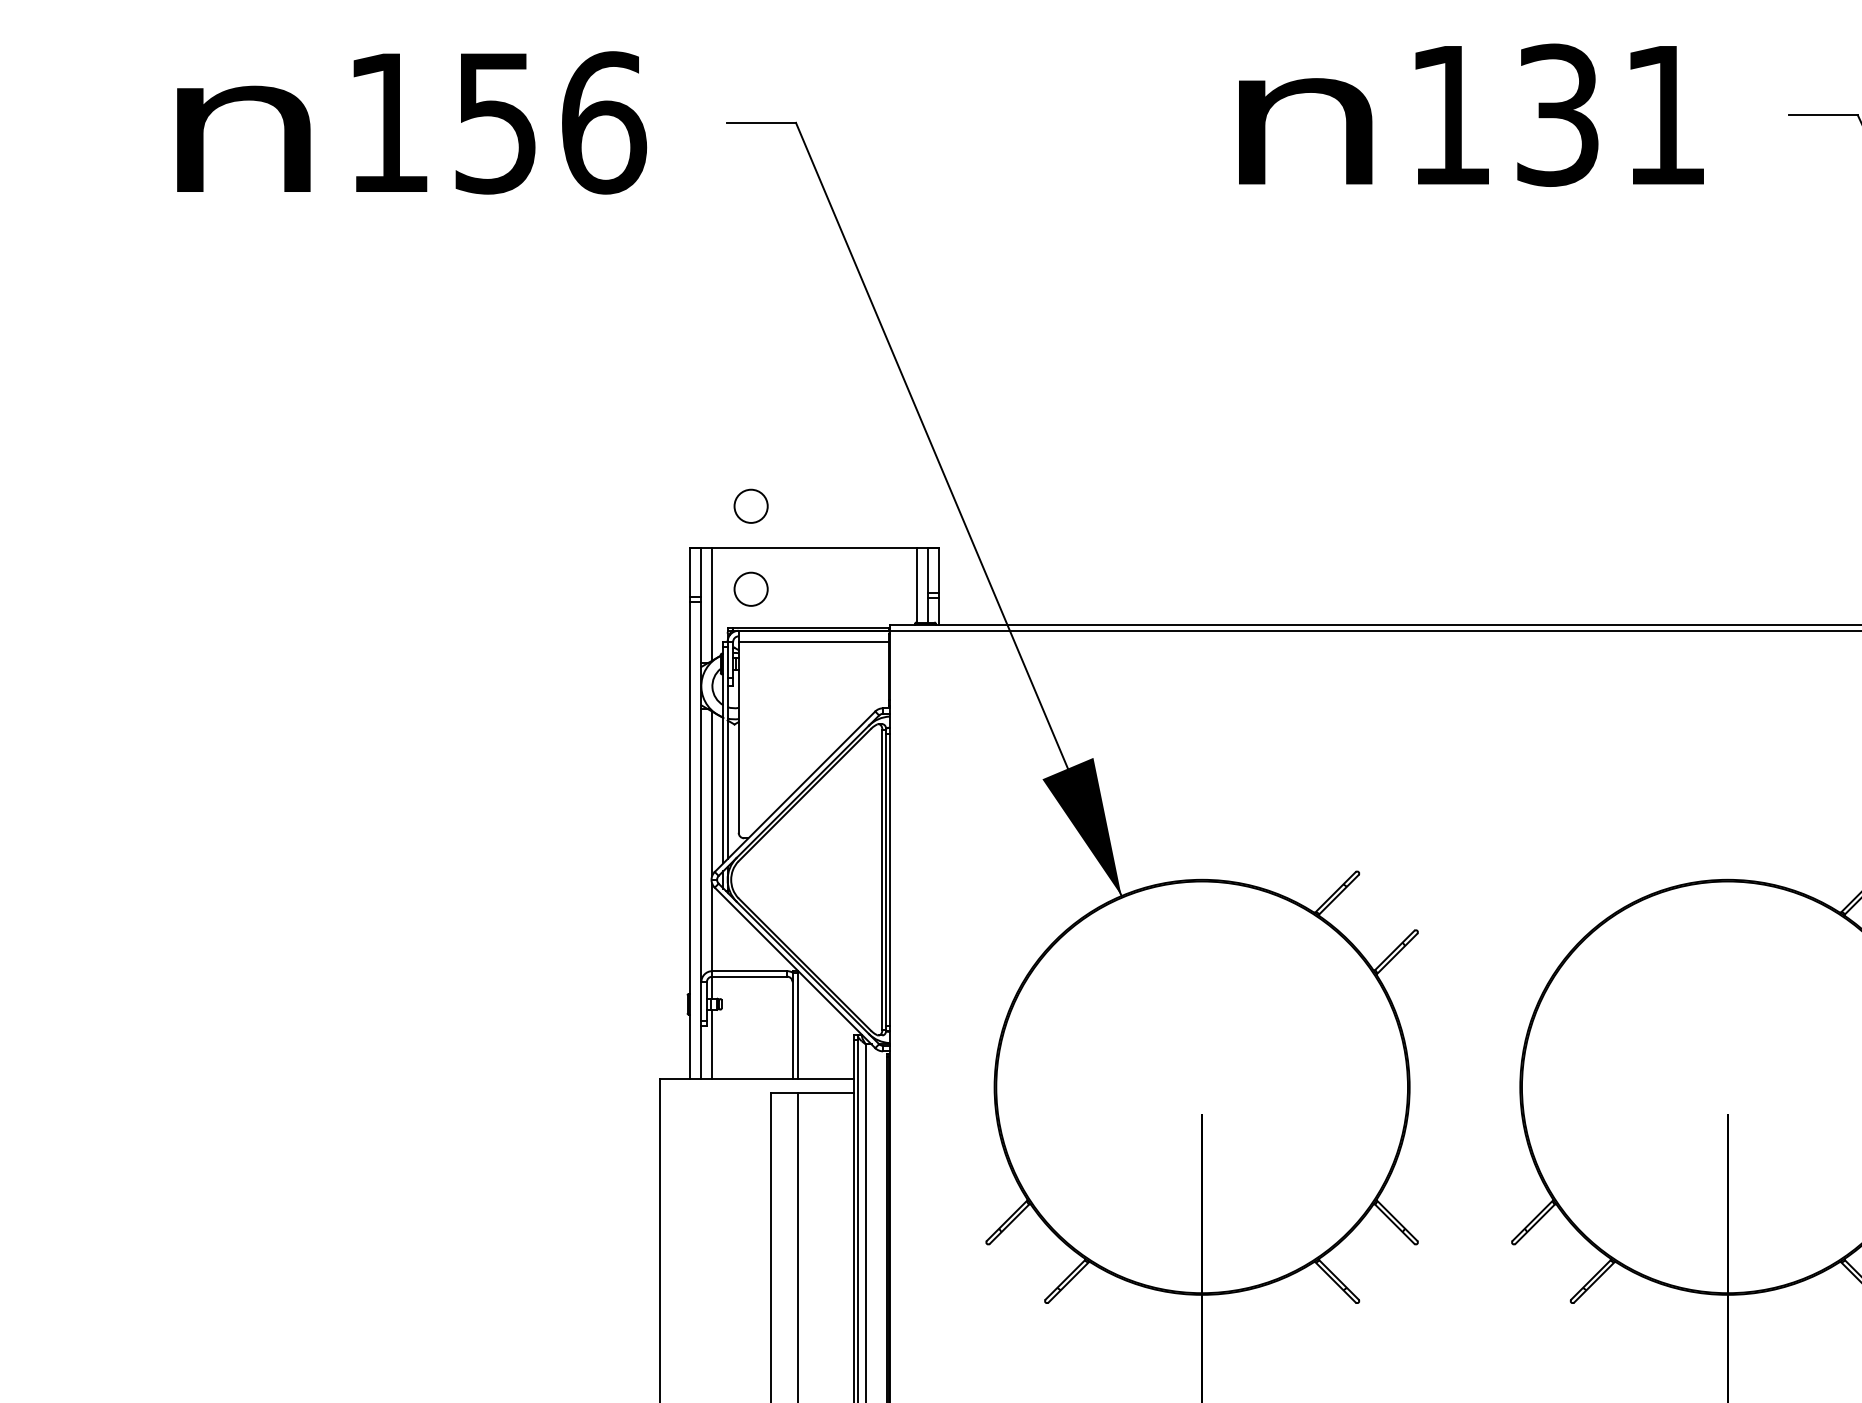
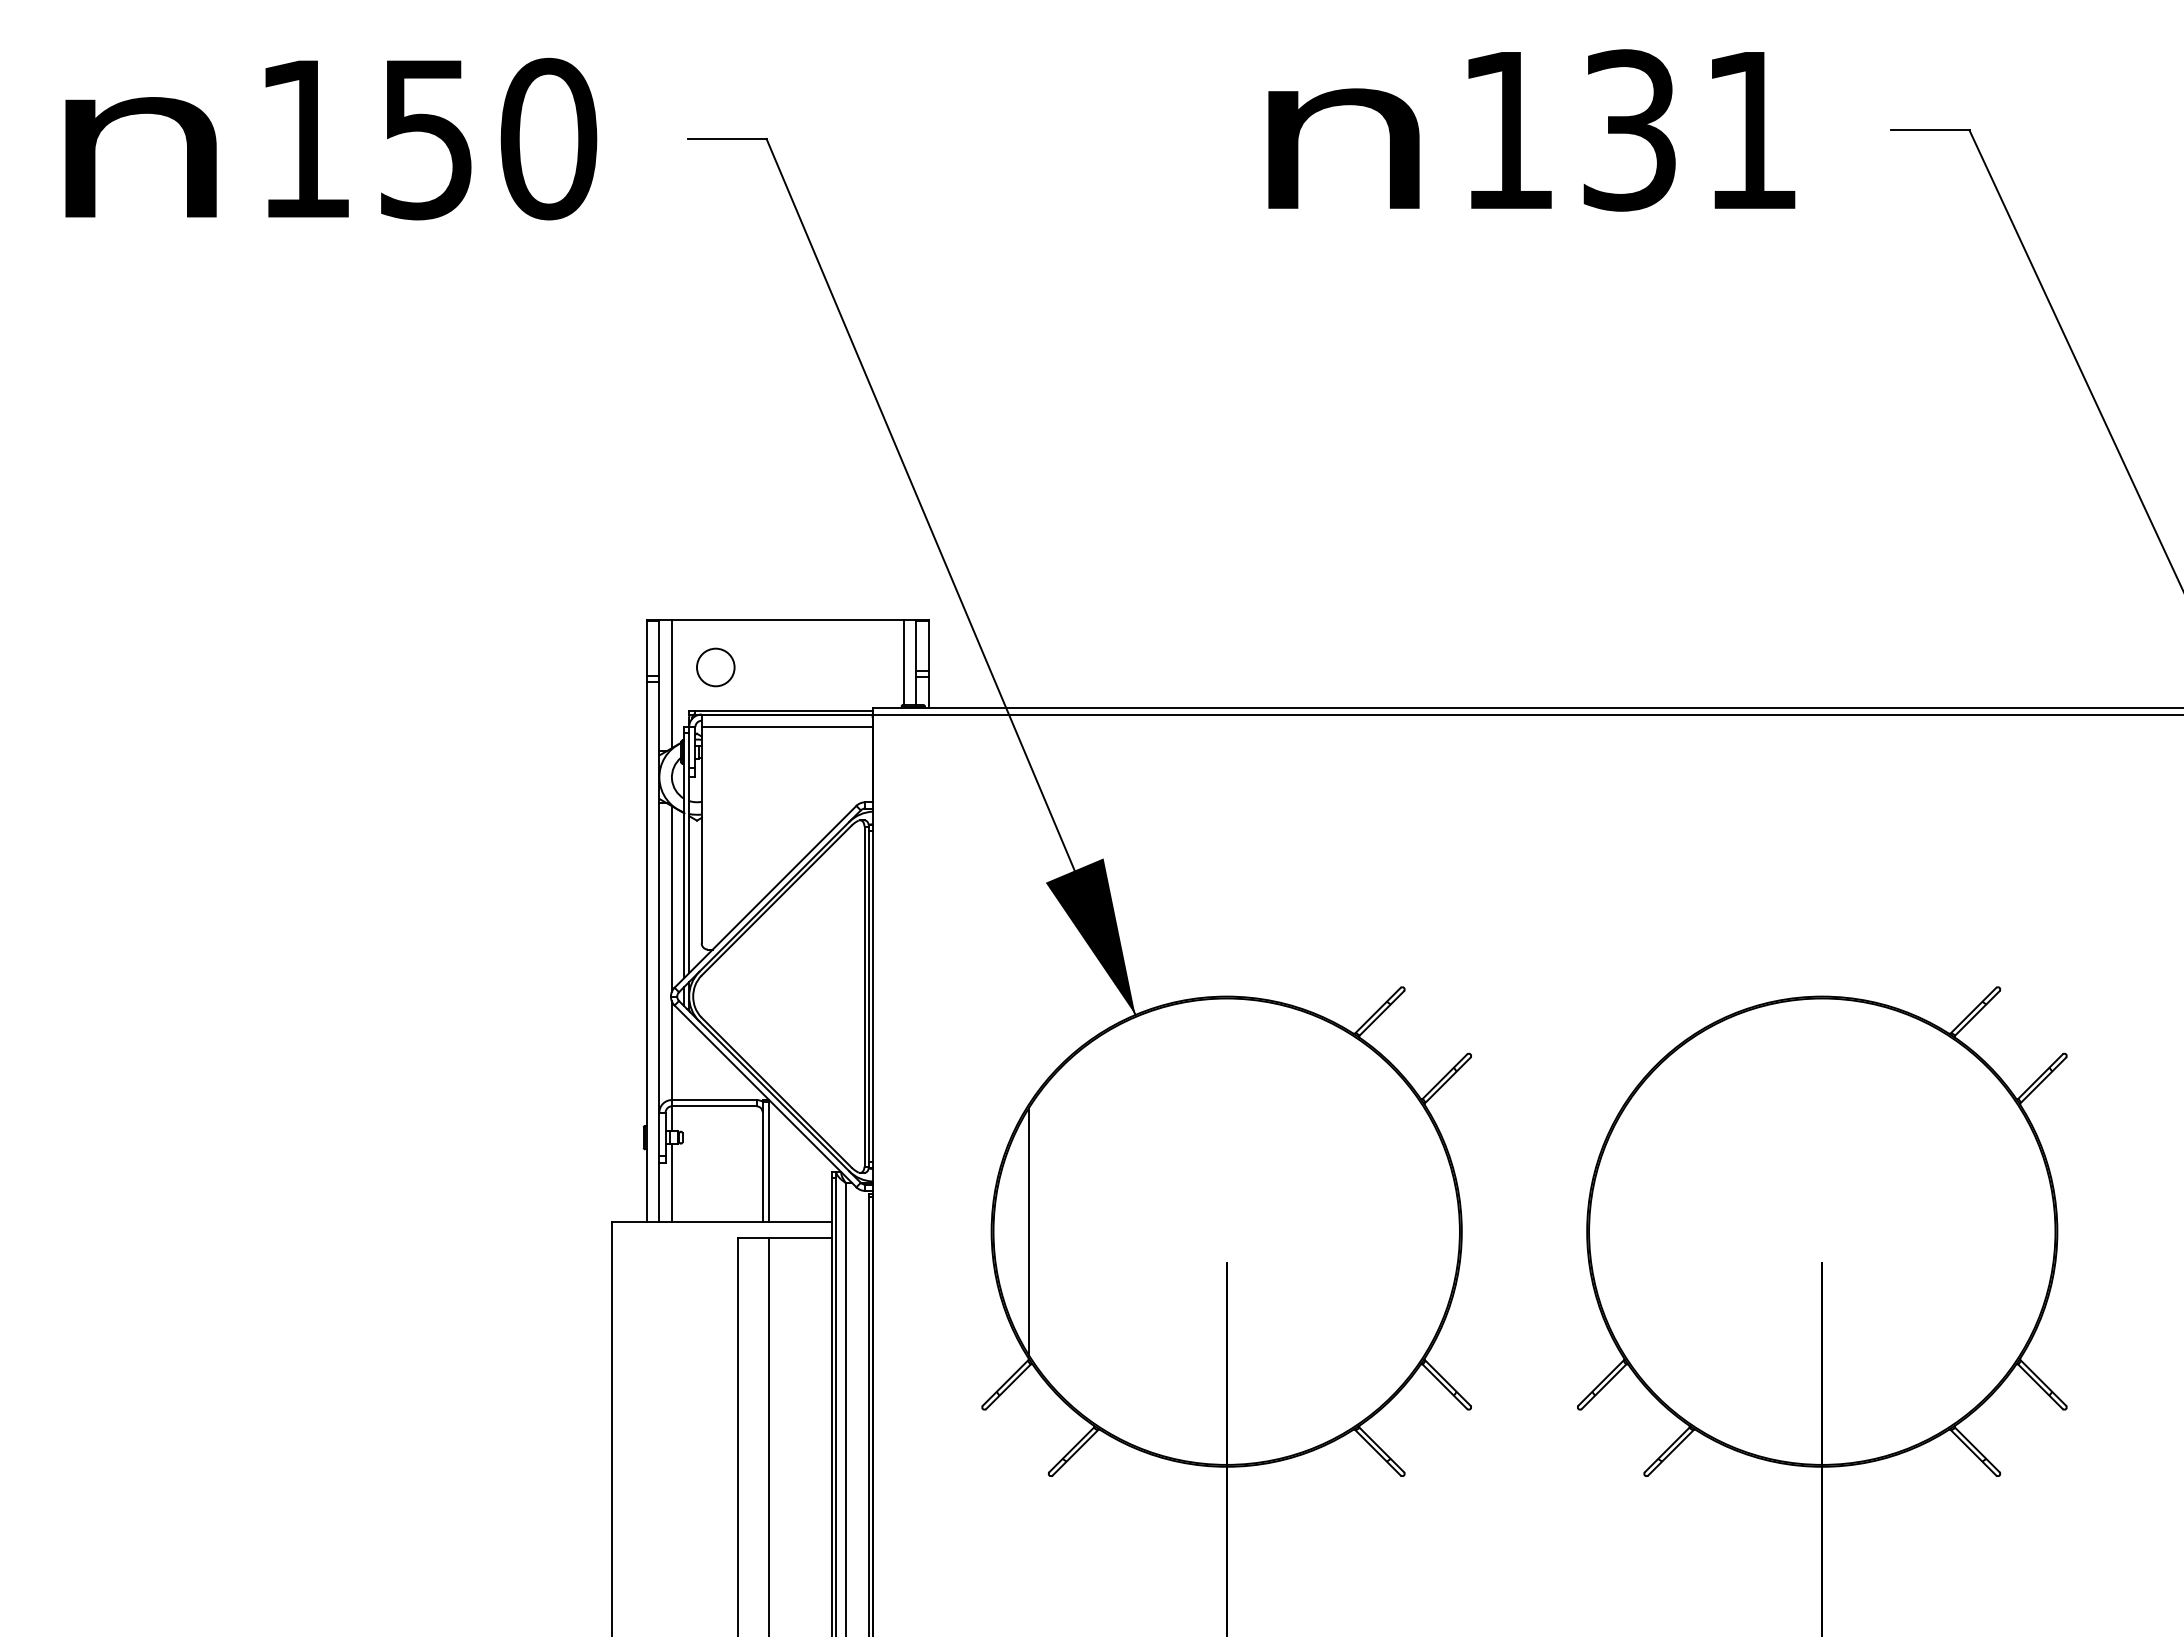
text: (603, 122) -> (548, 138), 156 -> 150
circle: (750, 506) -> (715, 573), removed
line: (1028, 1087) -> (1029, 1231), added

